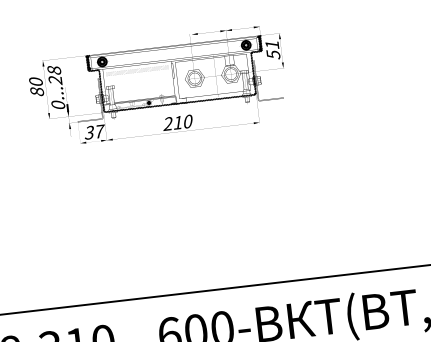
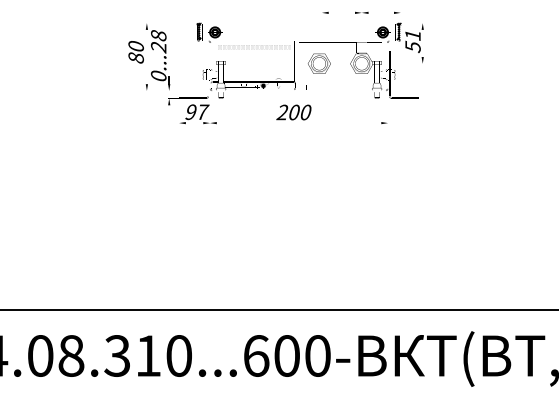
hatch: (176, 75) -> (298, 57), removed
text: (177, 122) -> (293, 112), 210 -> 200
text: (89, 132) -> (190, 111), 37 -> 97

